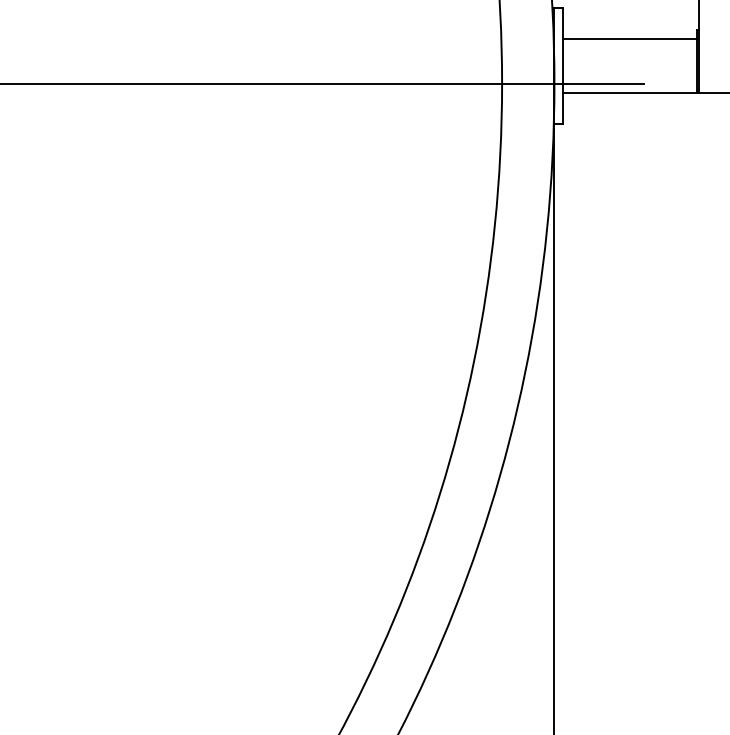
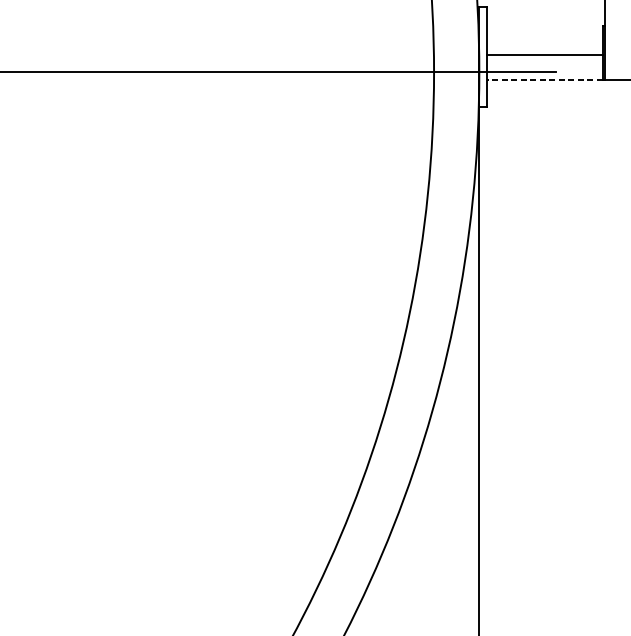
line: (630, 39) -> (545, 55), moved
line: (630, 92) -> (545, 80), solid -> dashed

